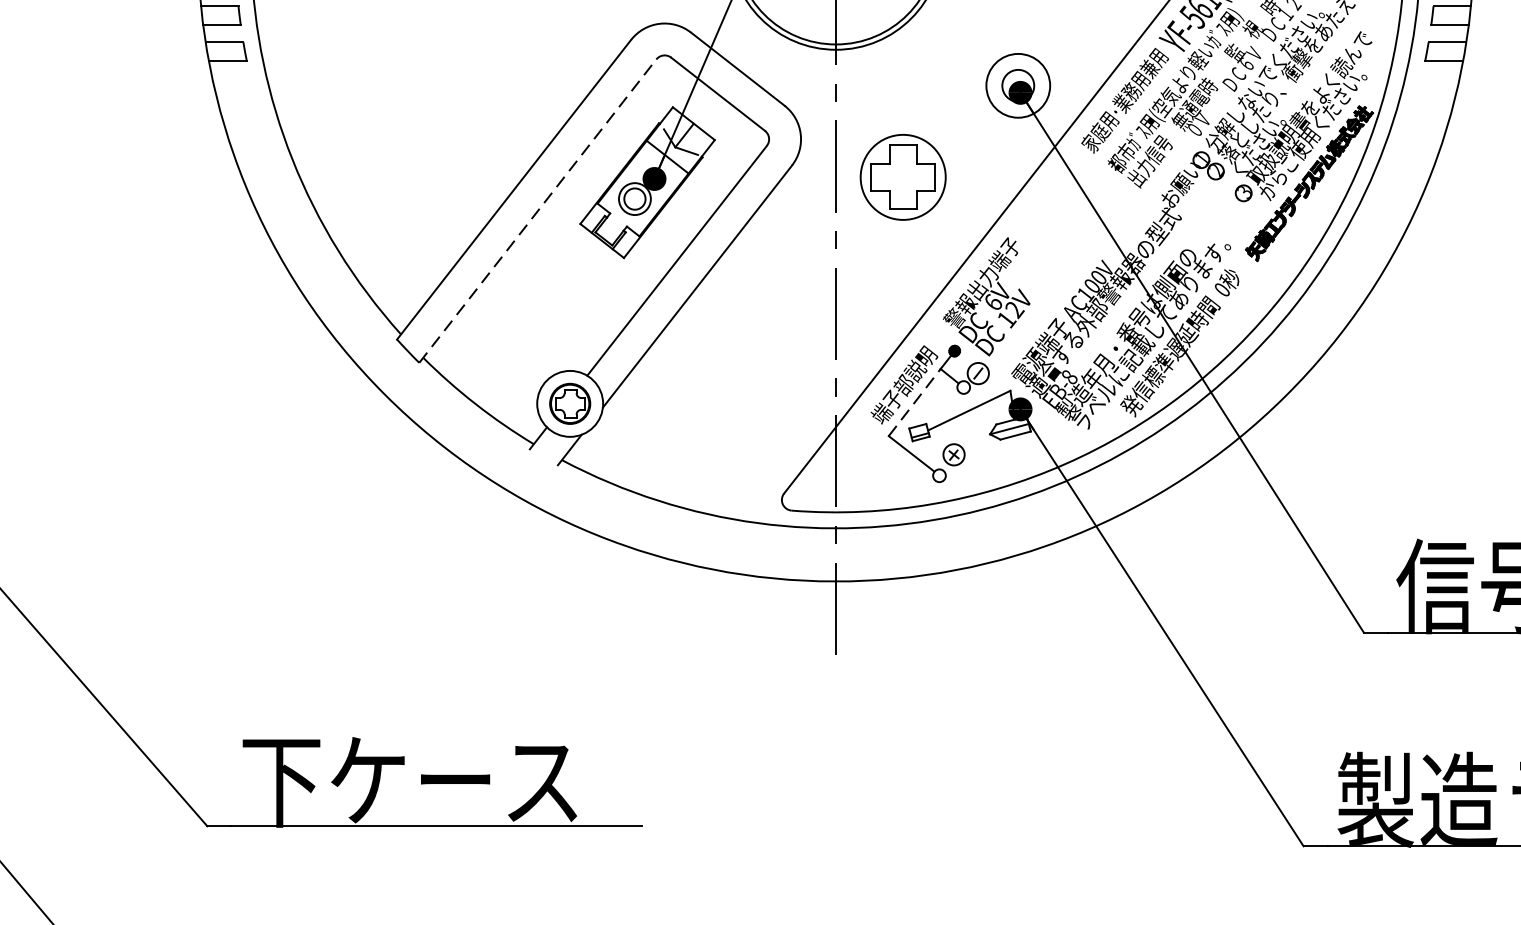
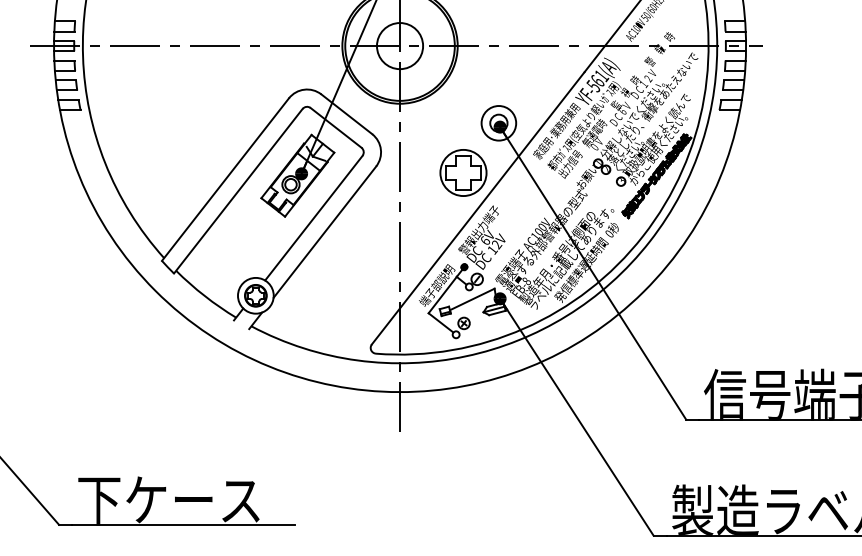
part: (903, 176) -> (463, 172), moved
line: (538, 209) -> (238, 190), dashed -> solid
line: (916, 401) -> (443, 294), dashed -> solid

